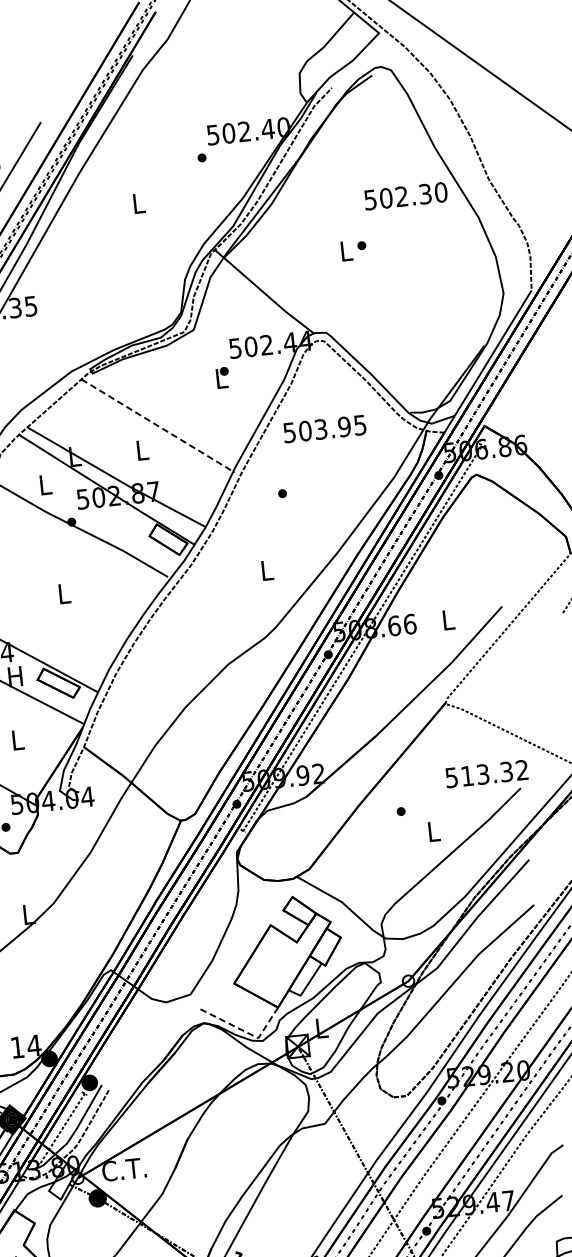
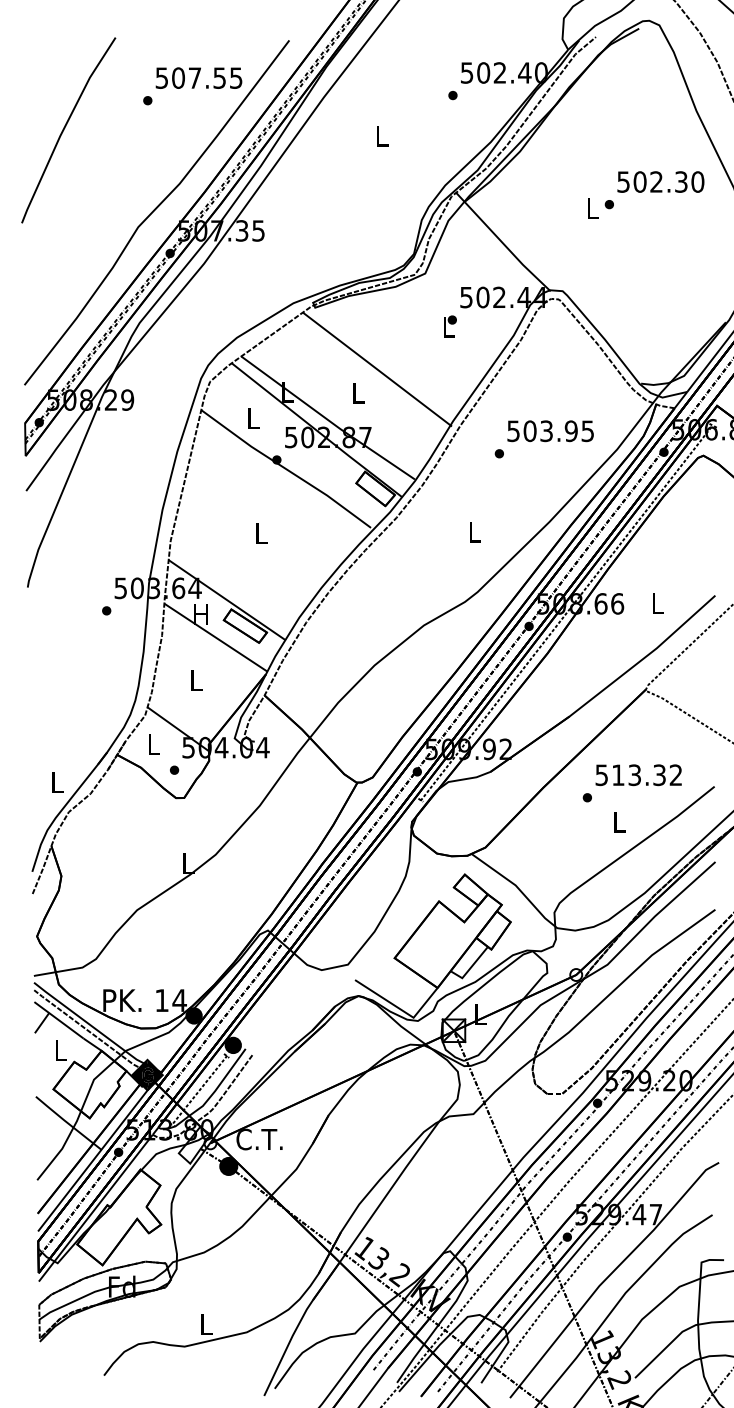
text: (405, 195) -> (660, 181), moved
line: (158, 425) -> (377, 369), dashed -> solid
text: (324, 429) -> (550, 431), moved
text: (486, 774) -> (638, 775), moved
line: (245, 1031) -> (401, 1009), dashed -> solid

